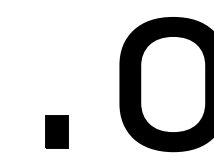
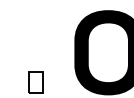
fill: (56, 132) -> (35, 82), removed

